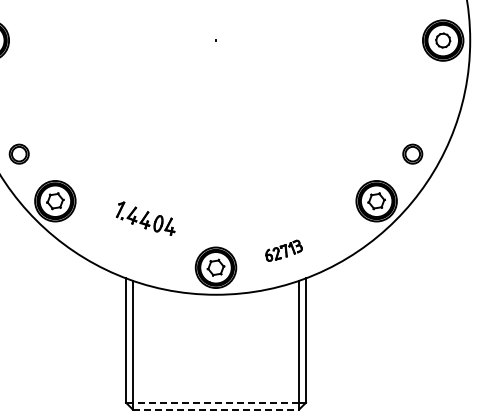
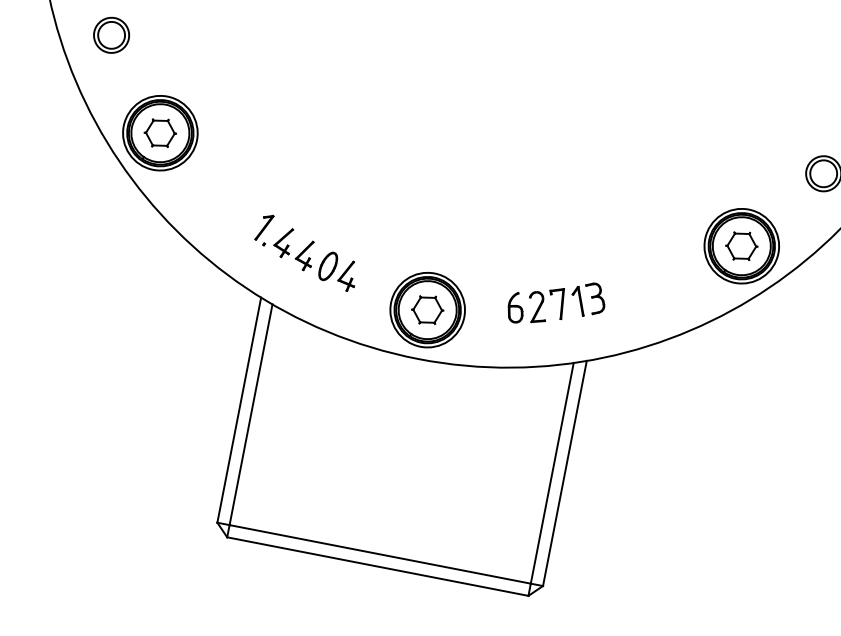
part: (145, 218) -> (306, 252), moved
part: (283, 250) -> (555, 302), size x1.43
line: (215, 402) -> (379, 553), dashed -> solid
line: (216, 409) -> (378, 566), dashed -> solid

